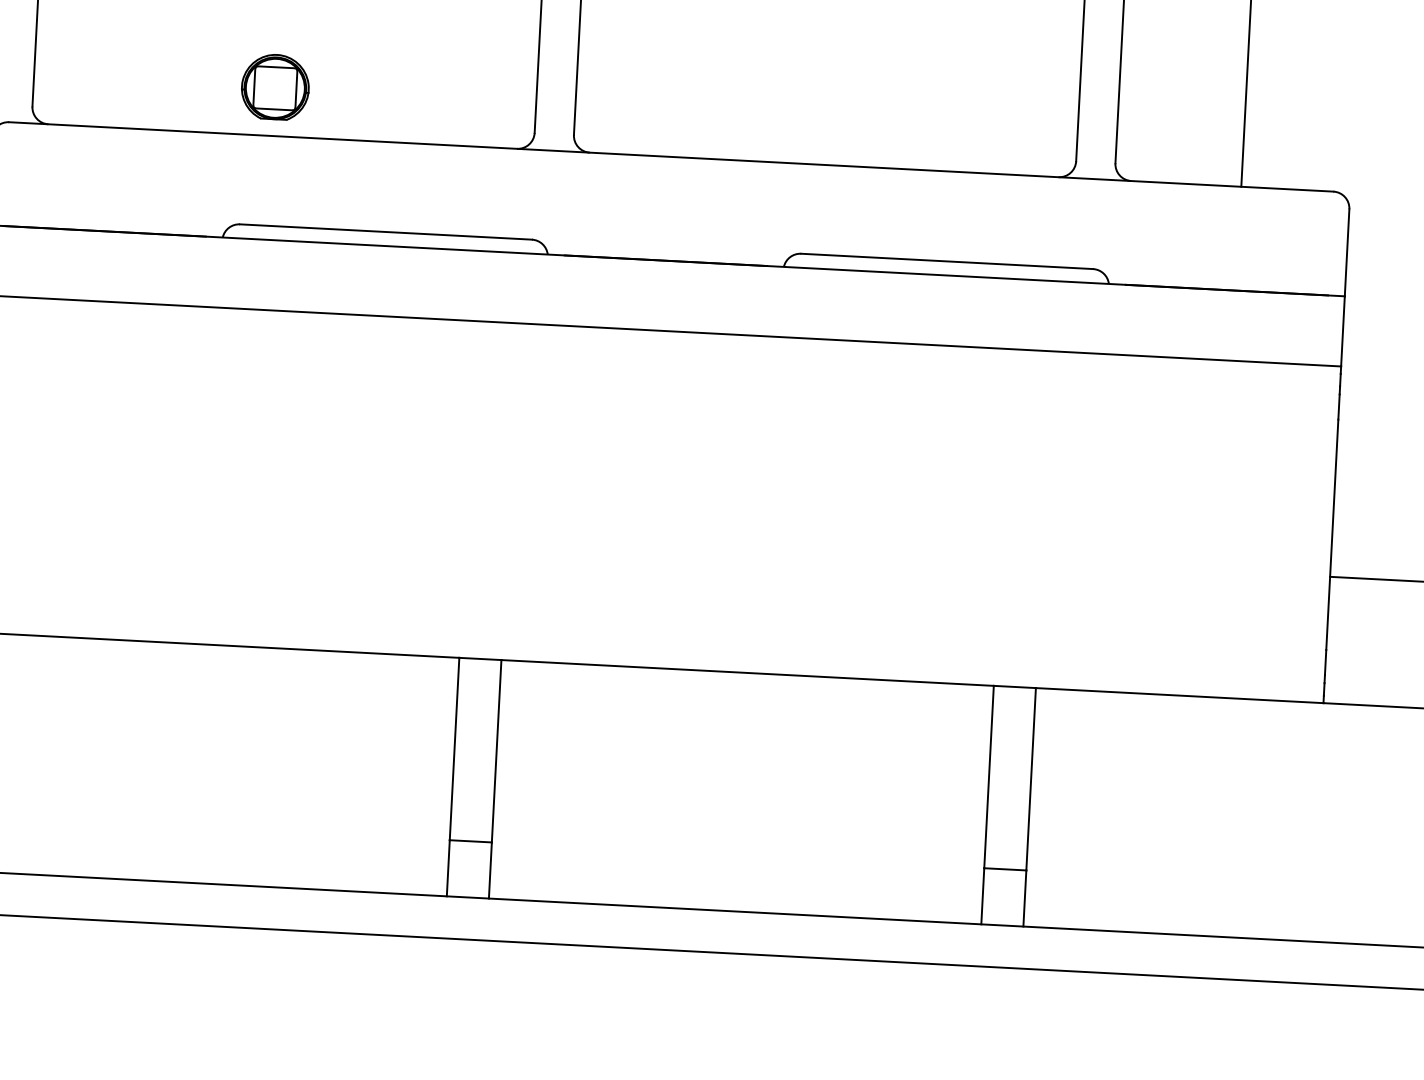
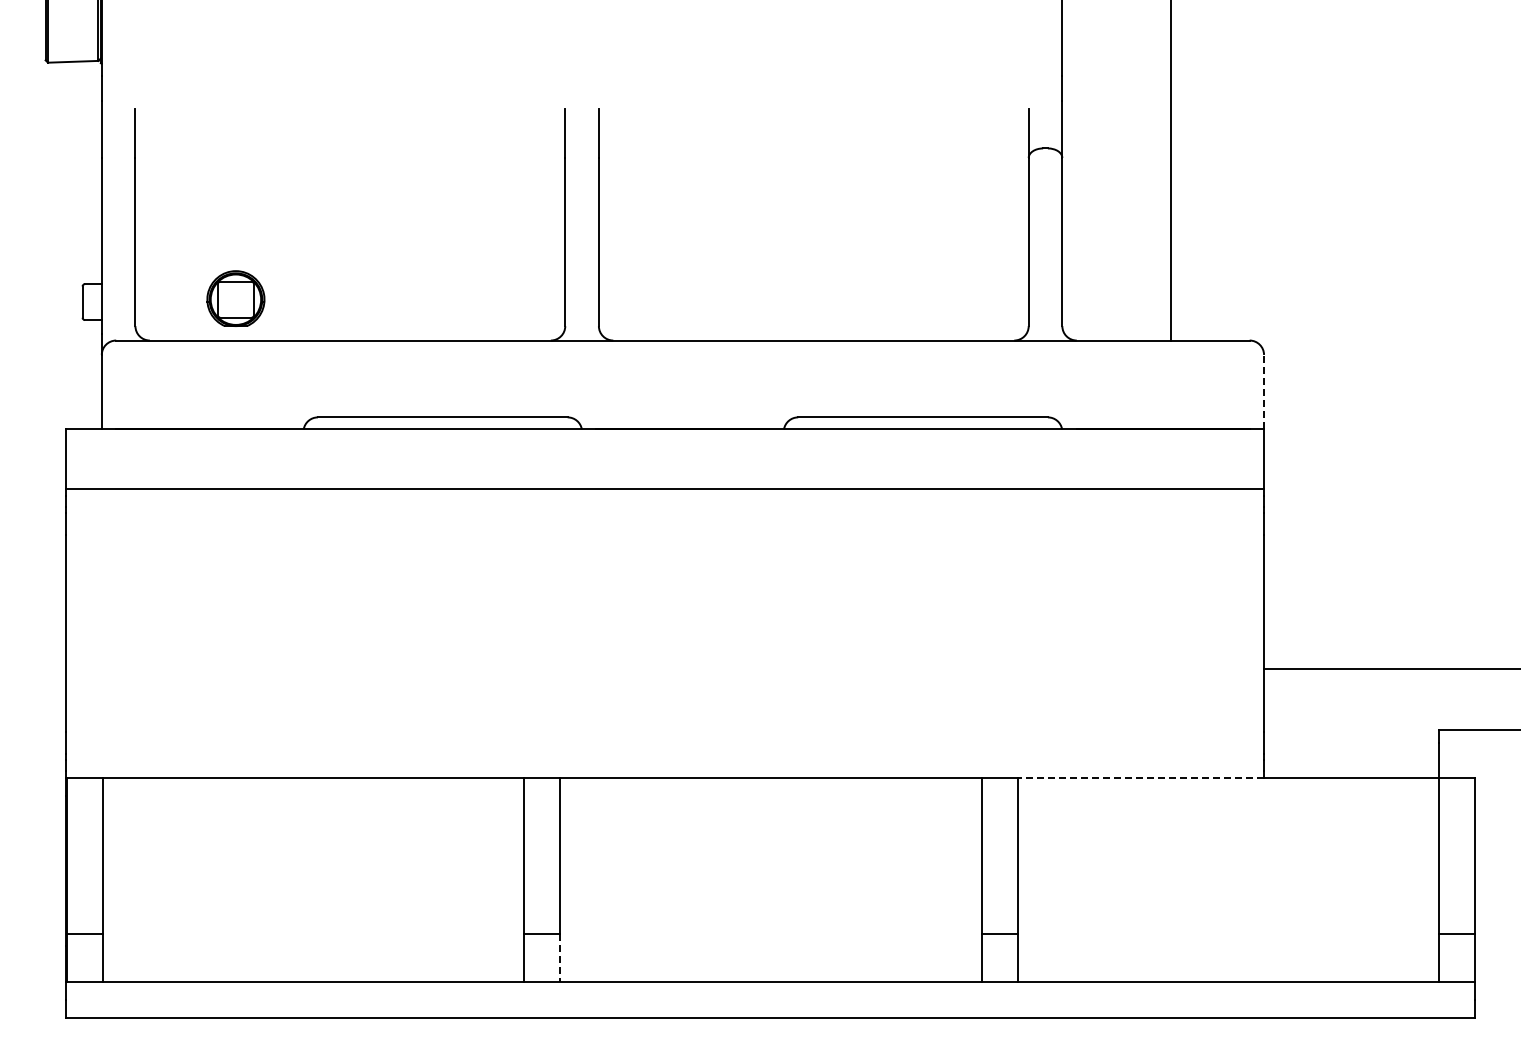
part: (274, 86) -> (235, 298), moved
line: (1347, 252) -> (1264, 391), solid -> dashed
line: (1179, 695) -> (1140, 777), solid -> dashed
line: (490, 871) -> (560, 958), solid -> dashed

